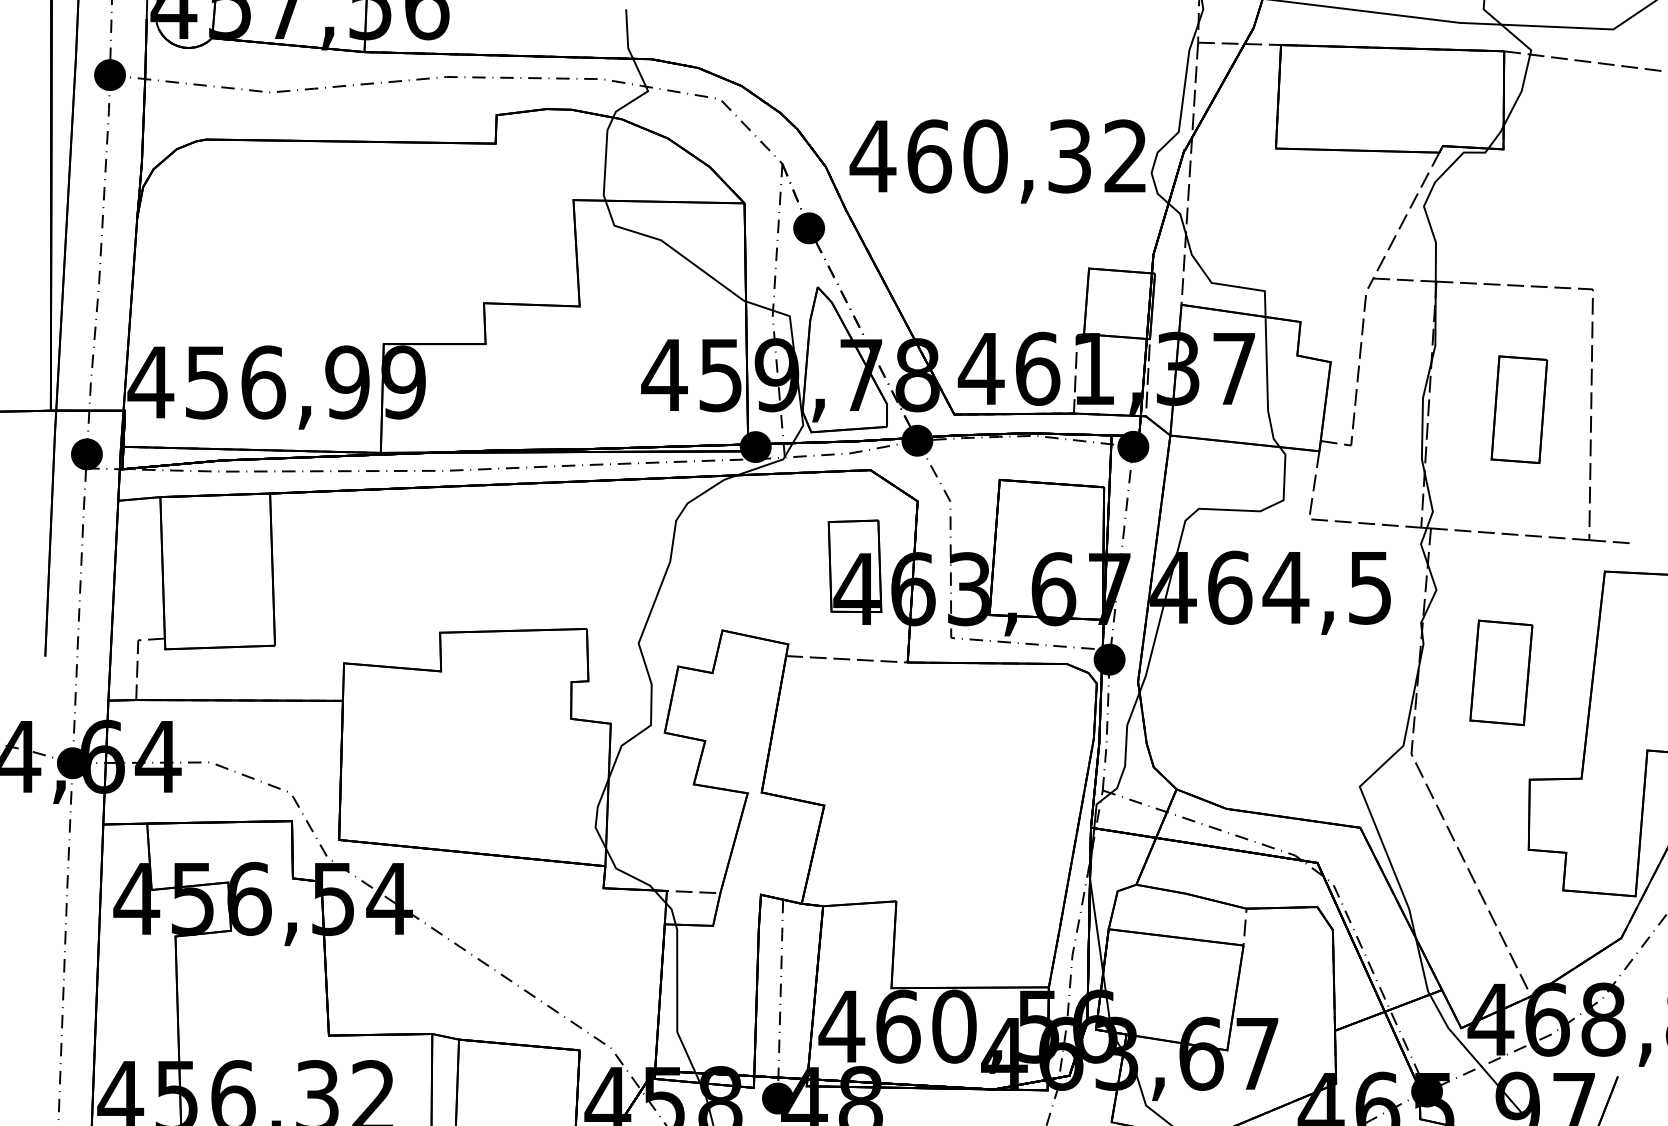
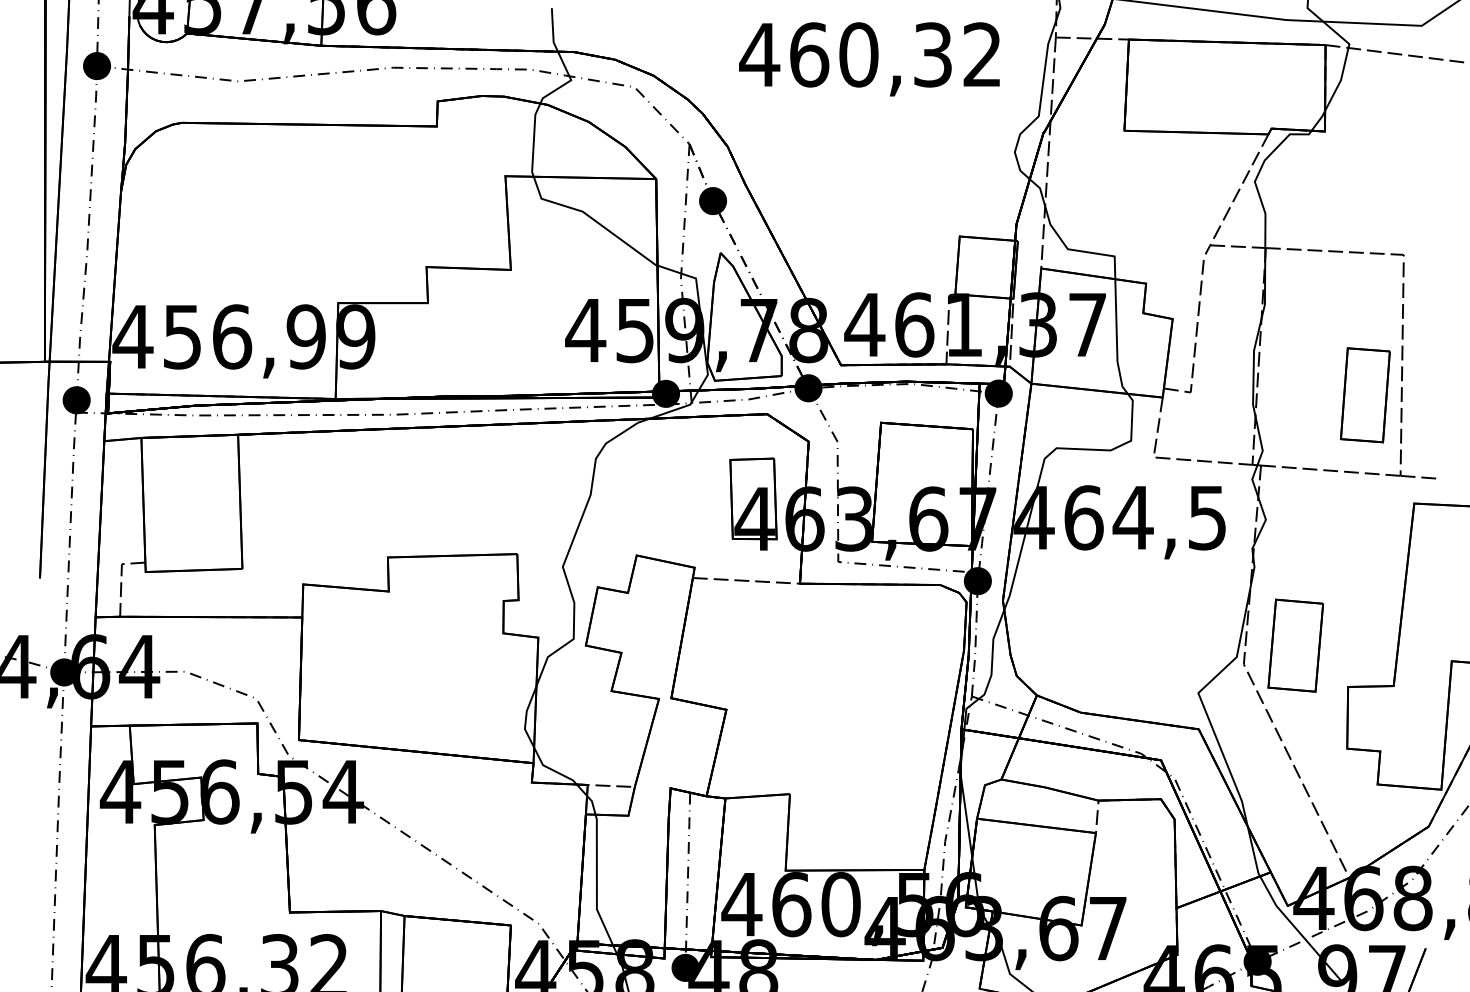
text: (997, 161) -> (869, 59), moved
part: (1519, 409) -> (1365, 395), moved
part: (1501, 672) -> (1295, 645), moved

